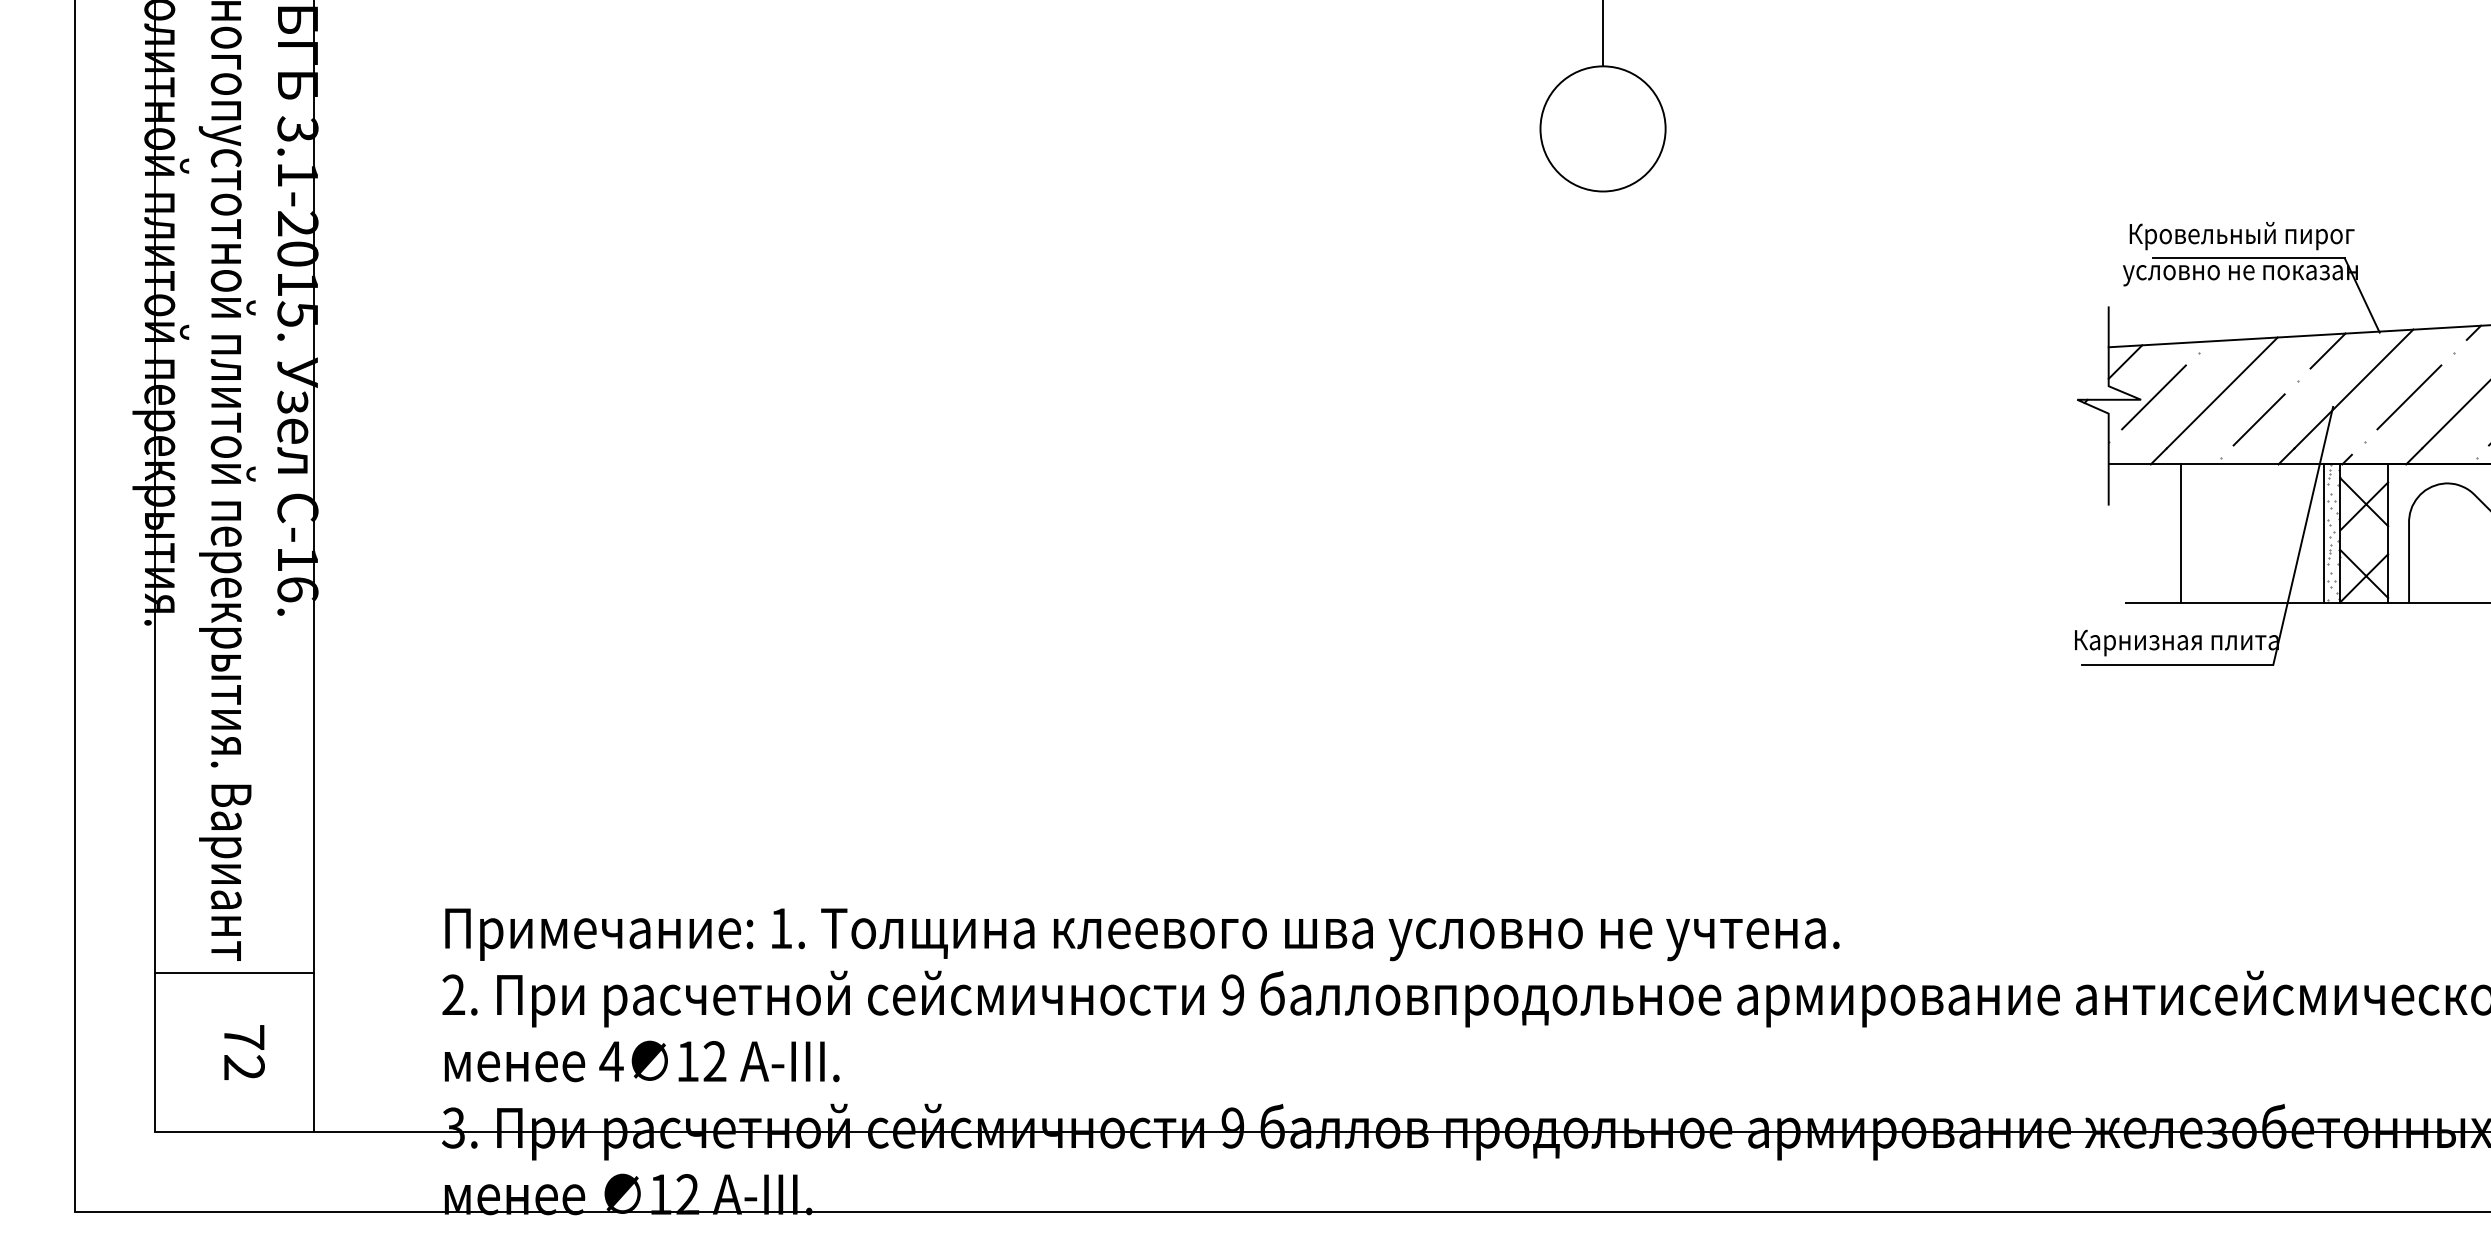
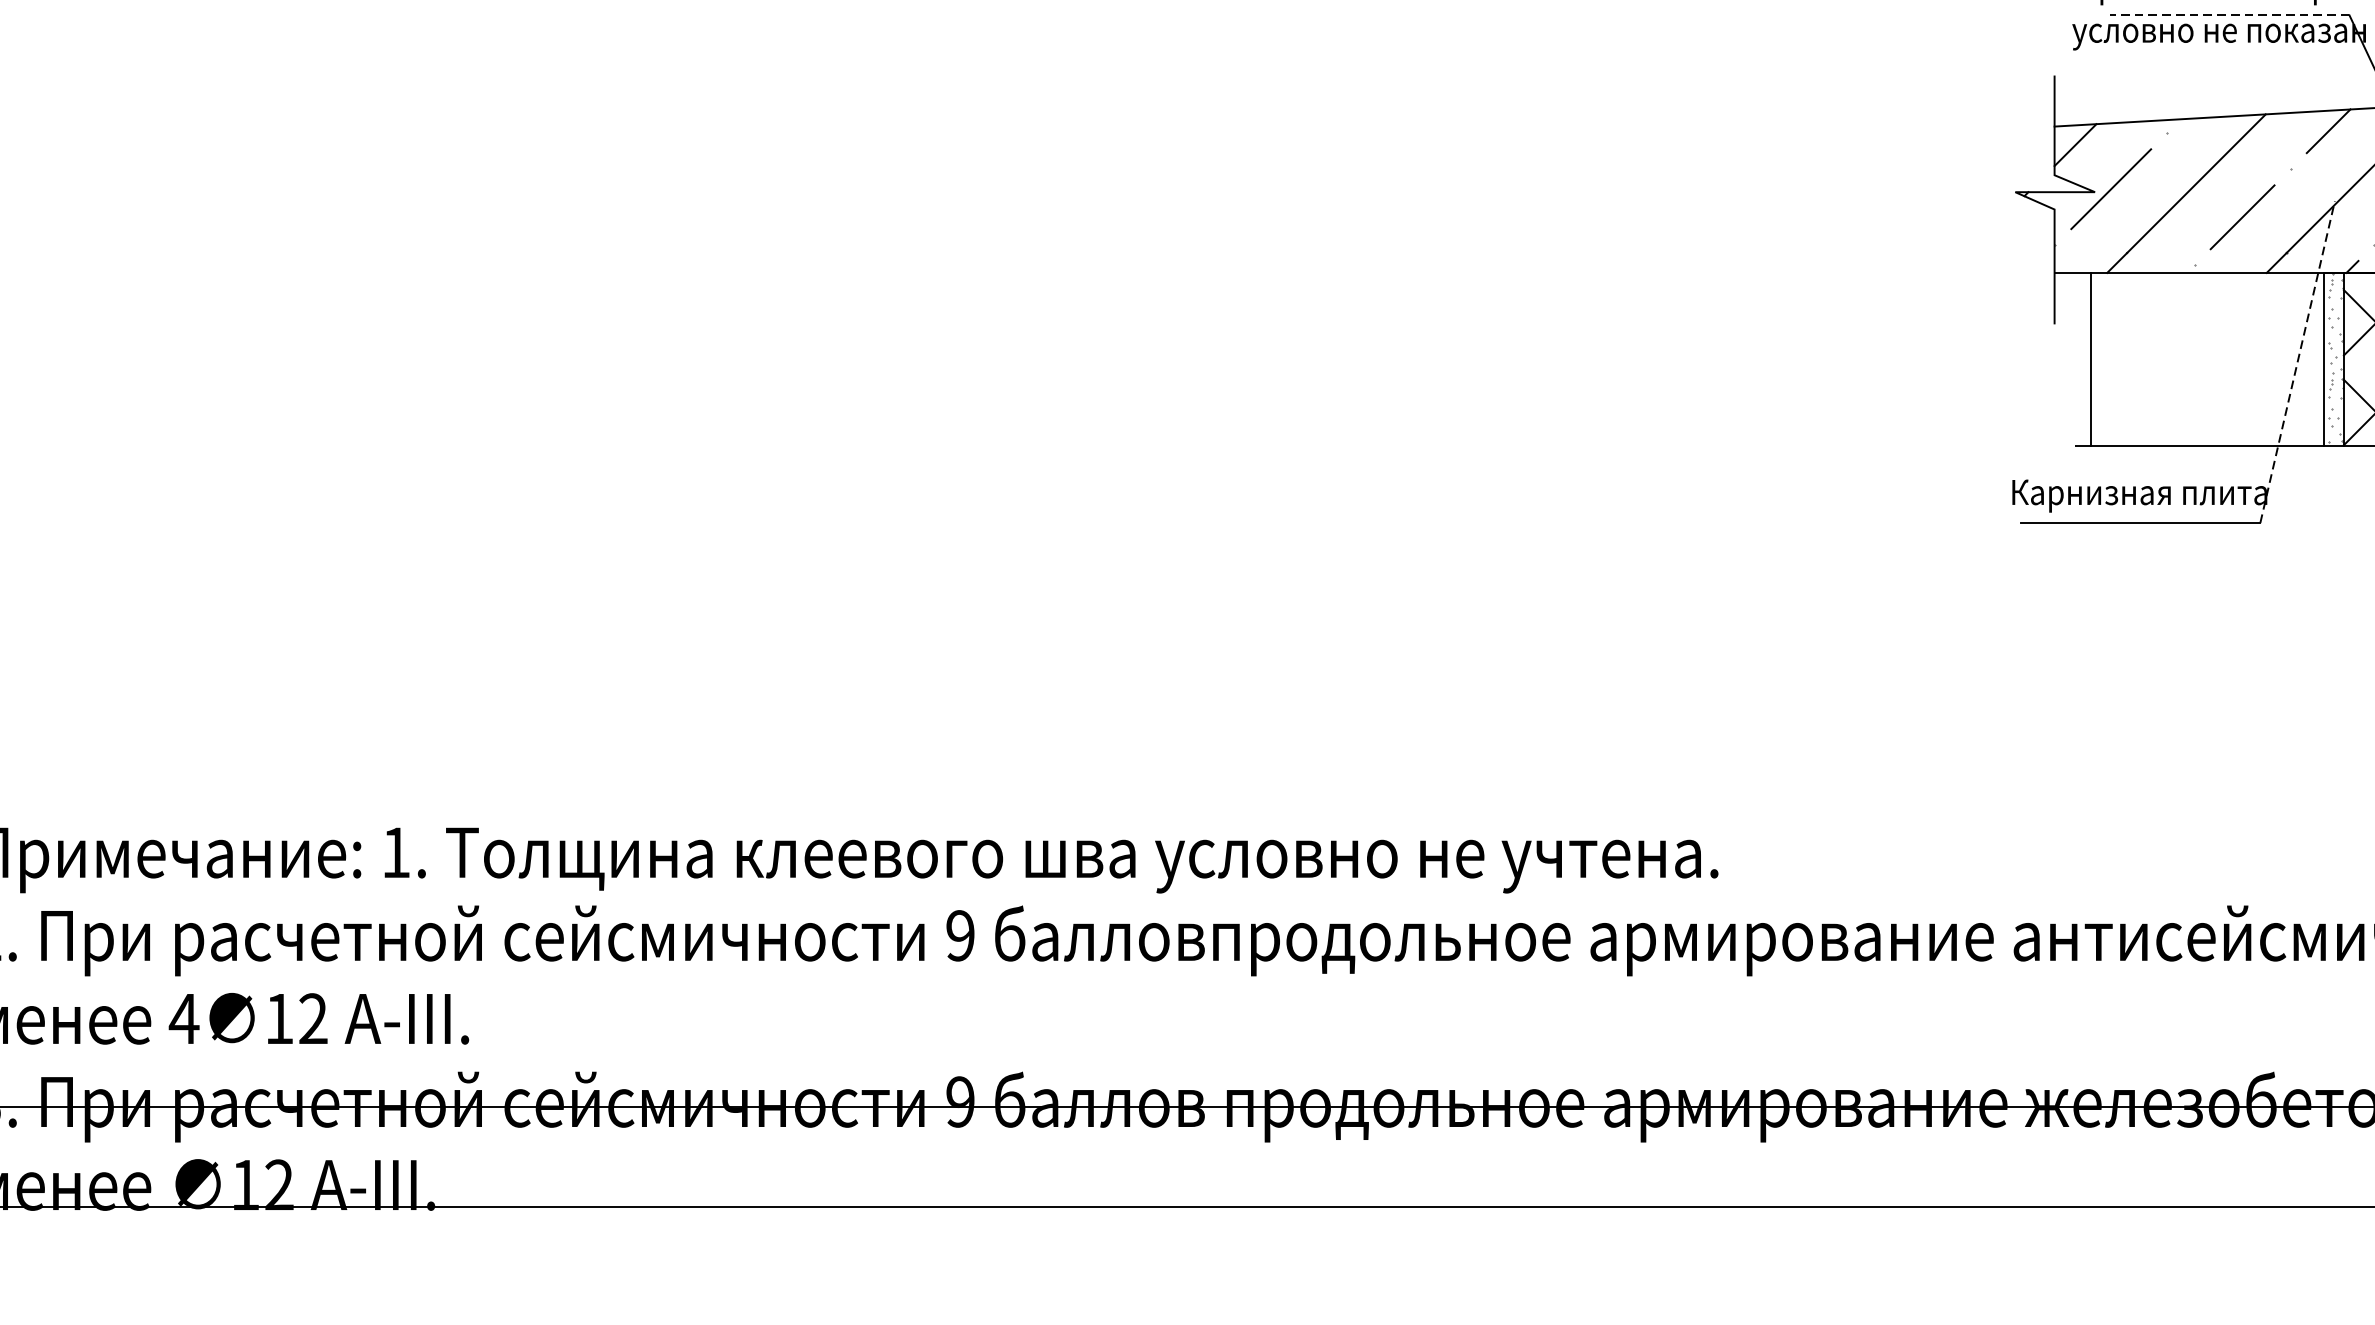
line: (2248, 258) -> (2229, 15), solid -> dashed
line: (2180, 533) -> (2090, 359), moved
line: (2303, 535) -> (2297, 361), solid -> dashed

